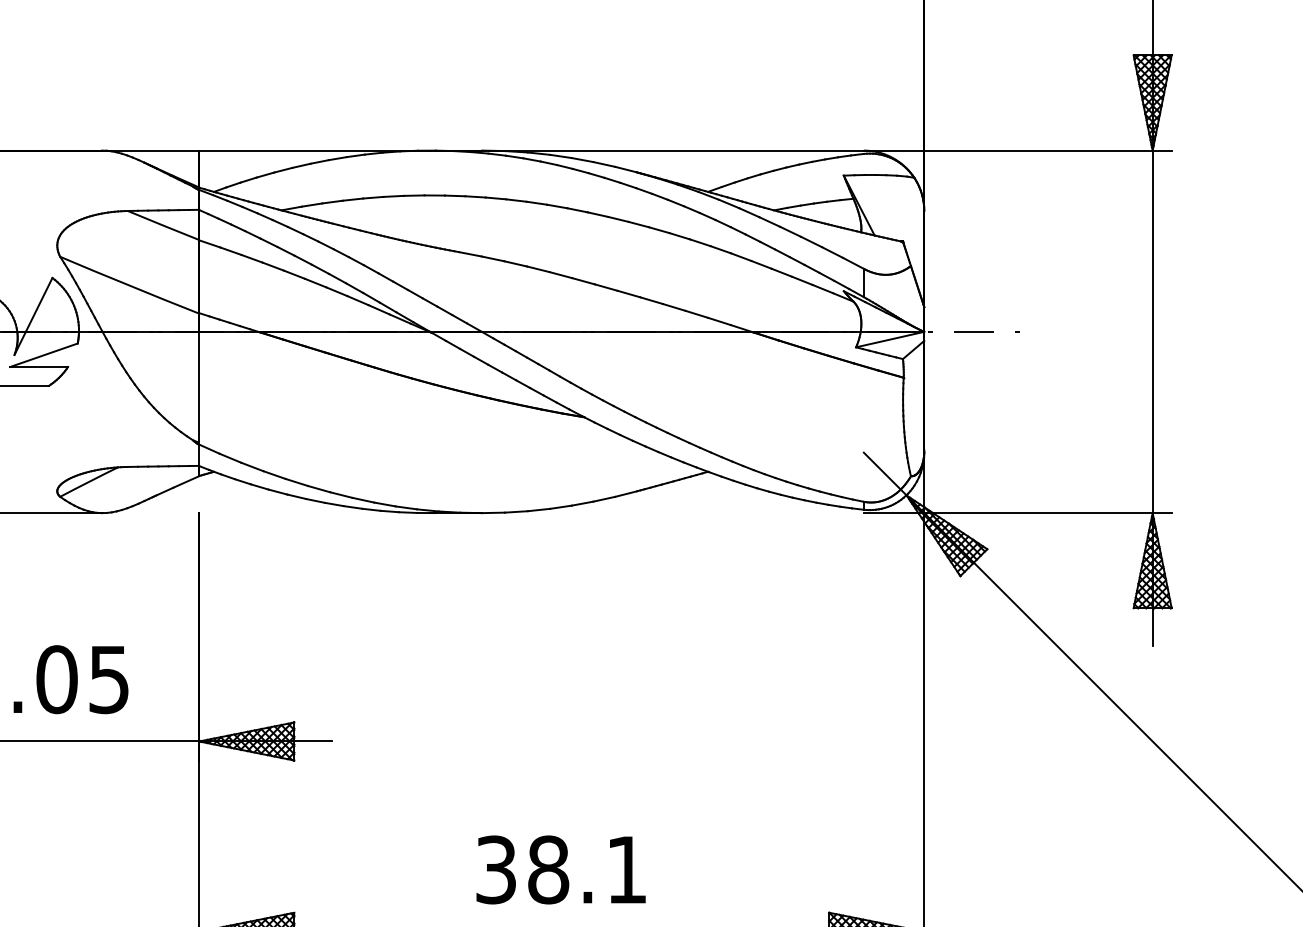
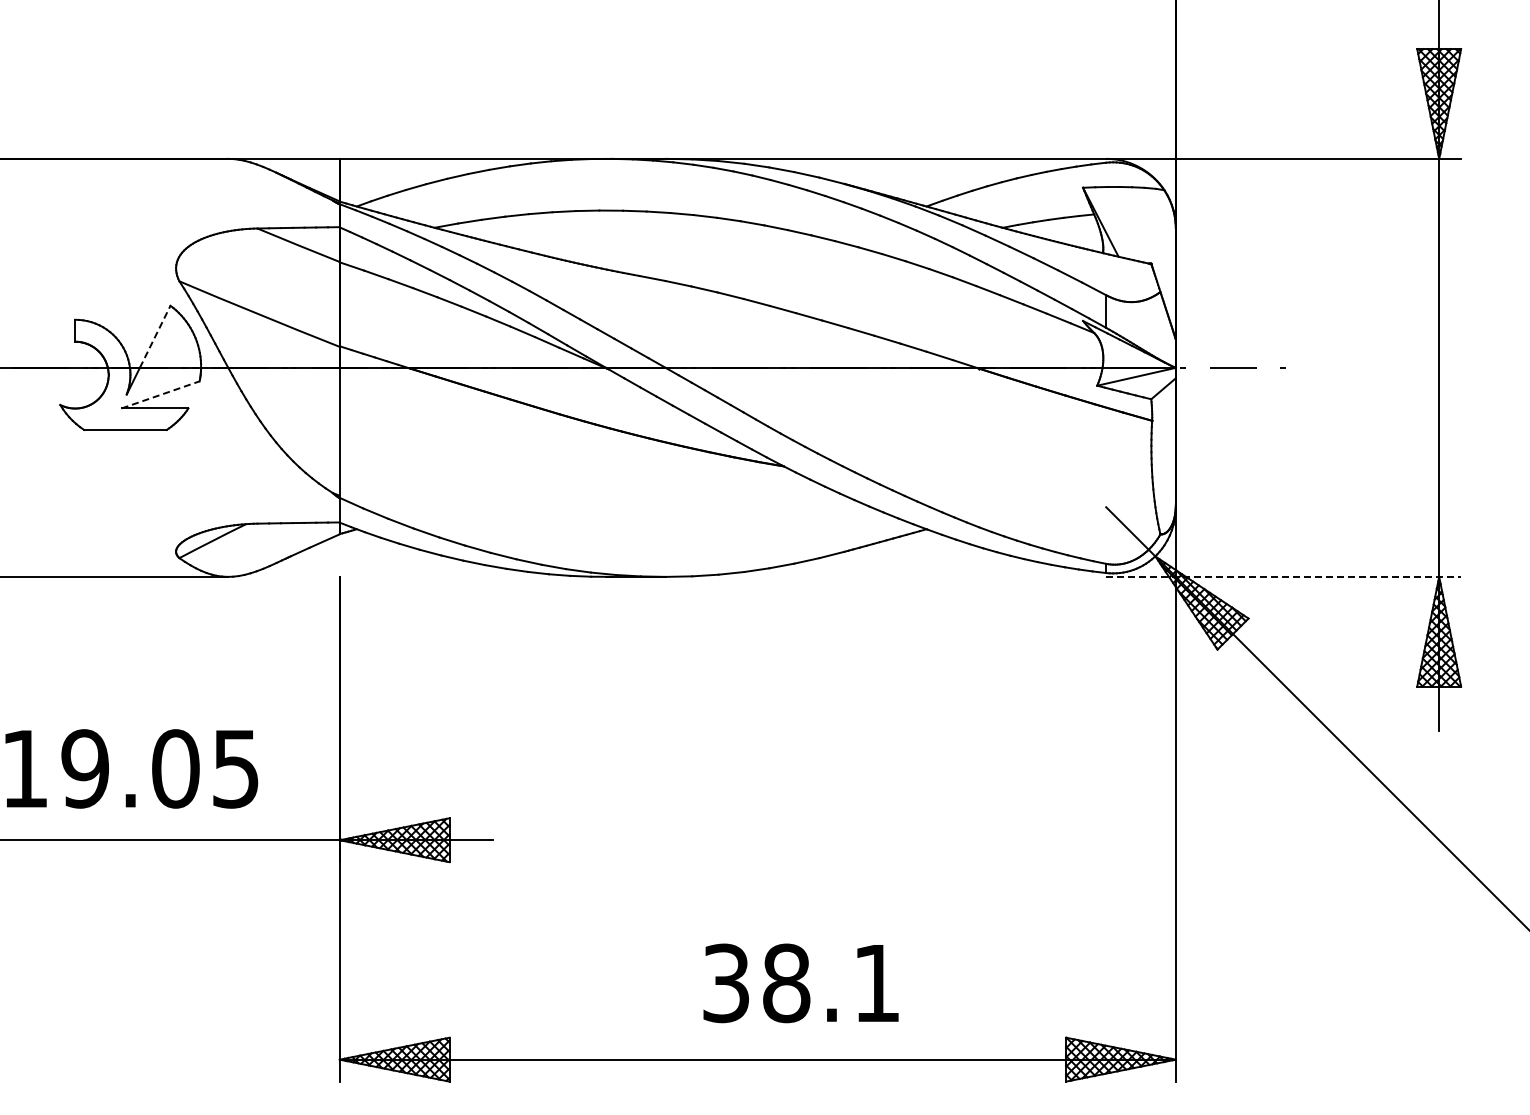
line: (39, 304) -> (155, 336), solid -> dashed
line: (44, 354) -> (161, 394), solid -> dashed
line: (1018, 512) -> (1284, 576), solid -> dashed
text: (560, 870) -> (800, 983), moved

